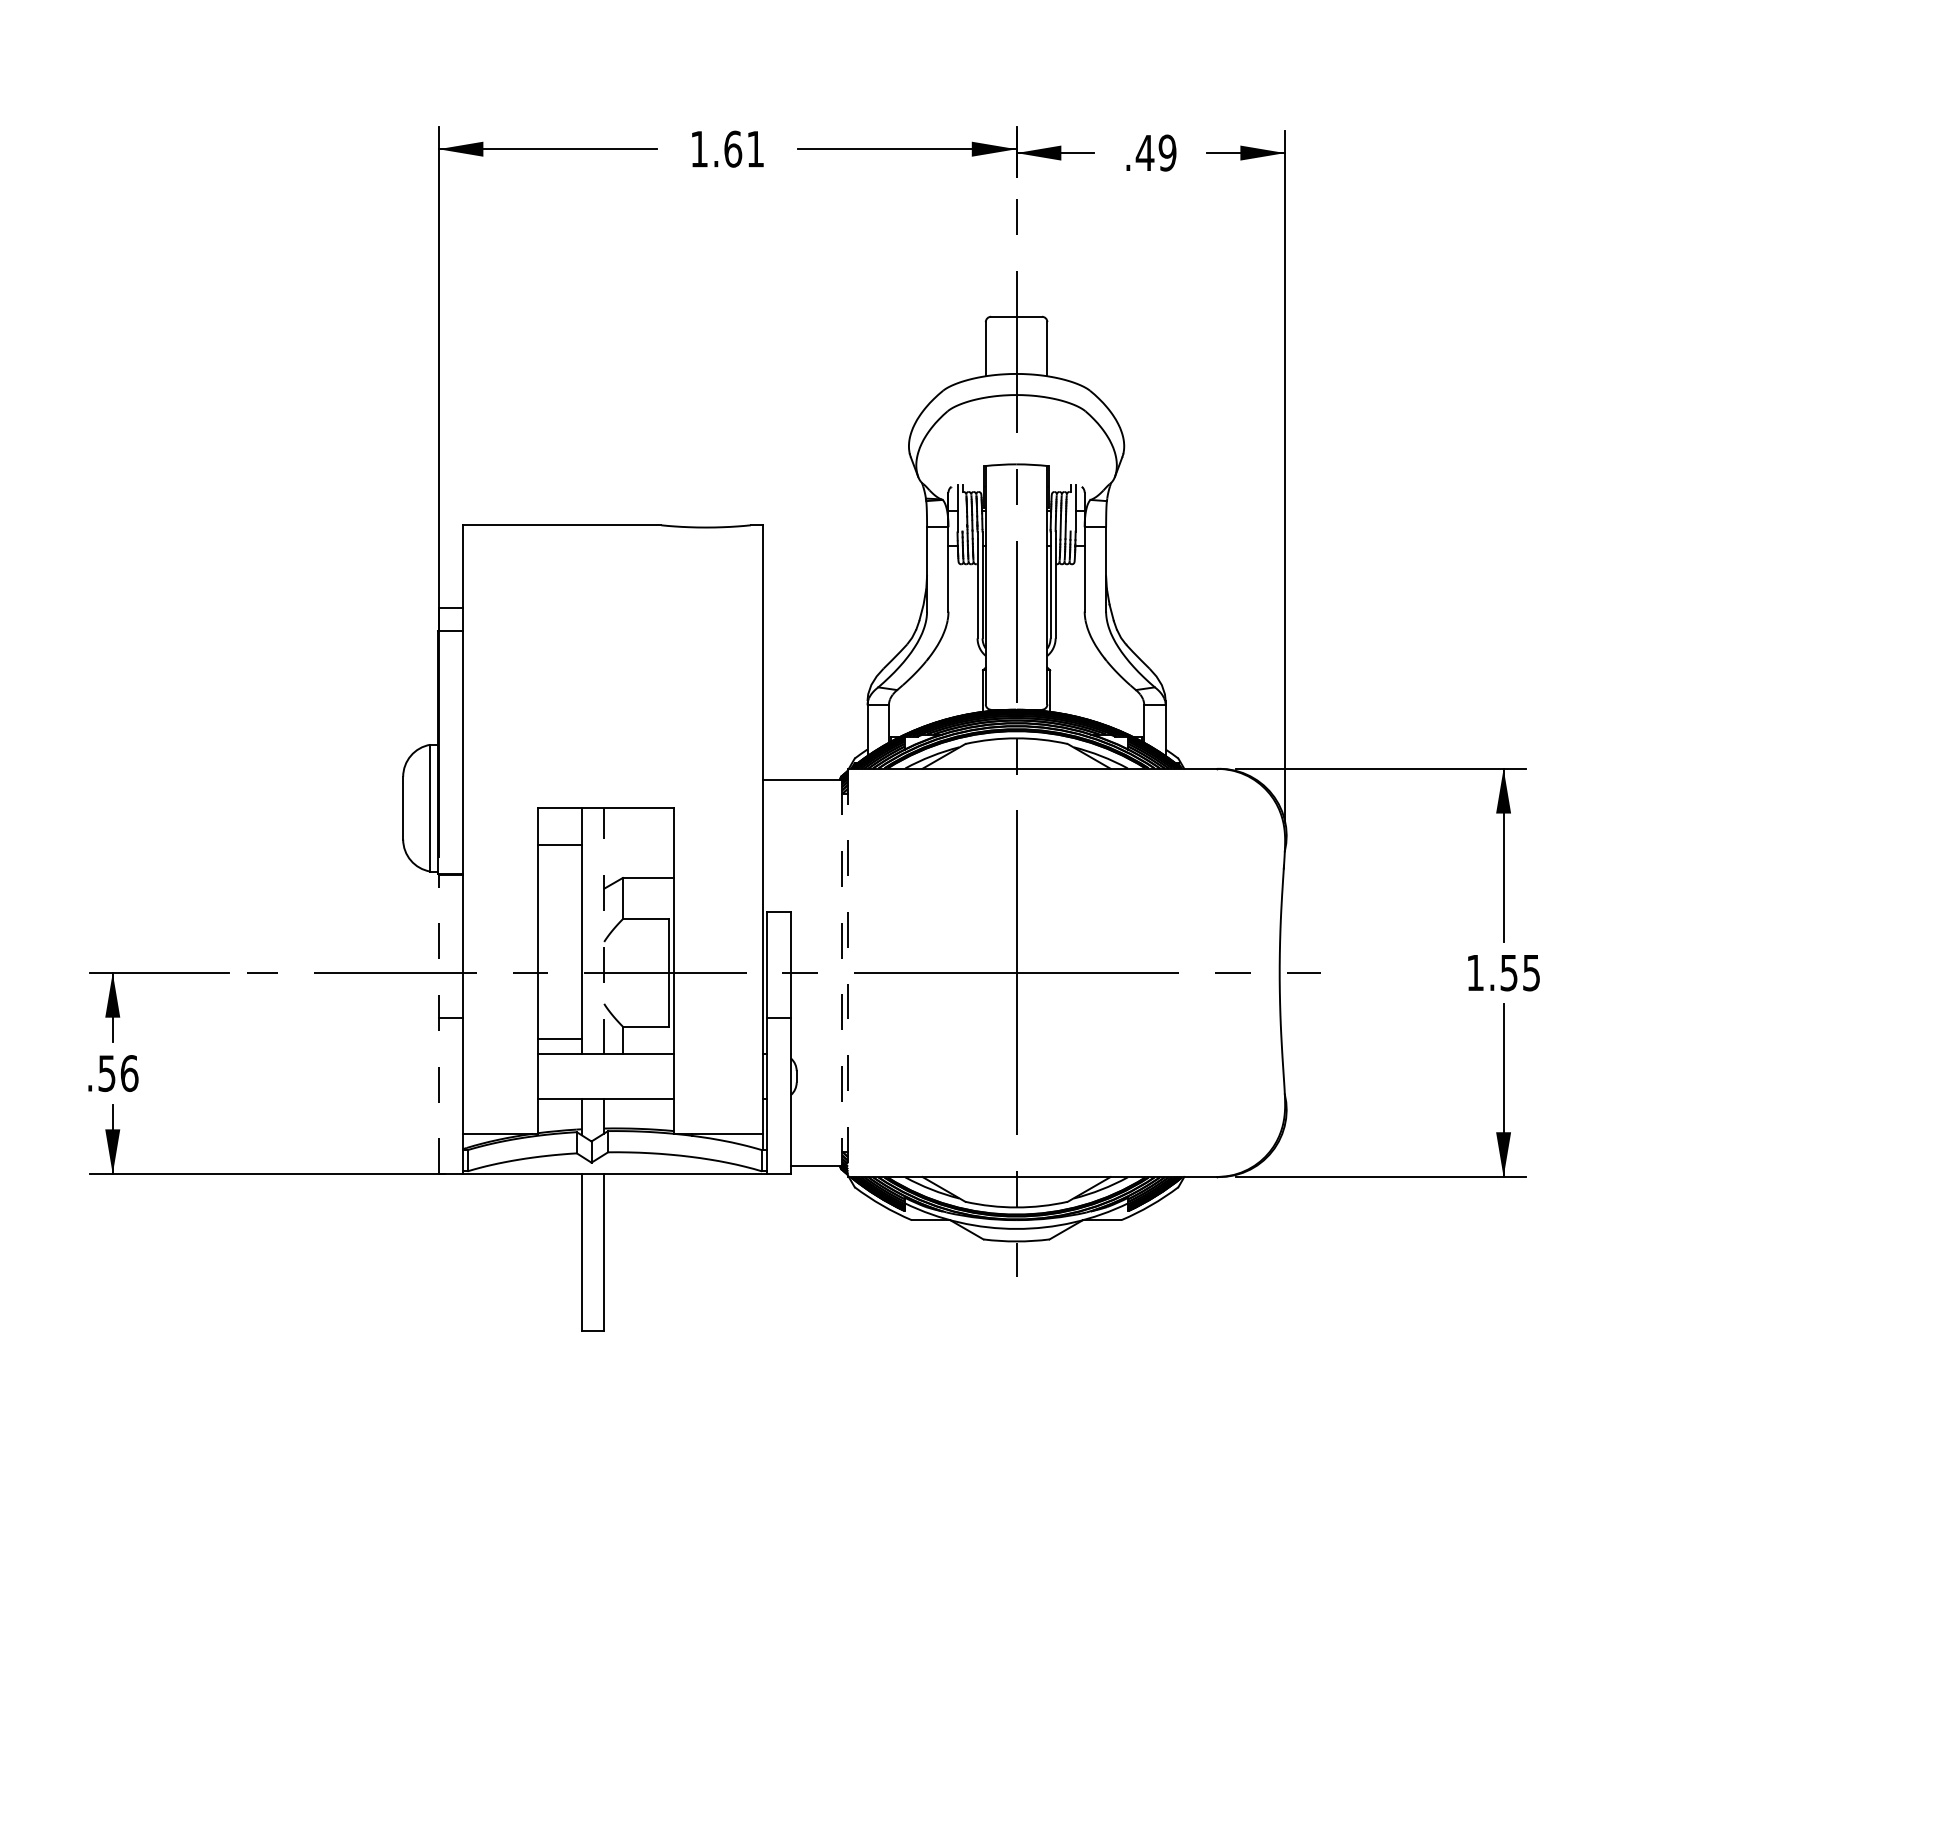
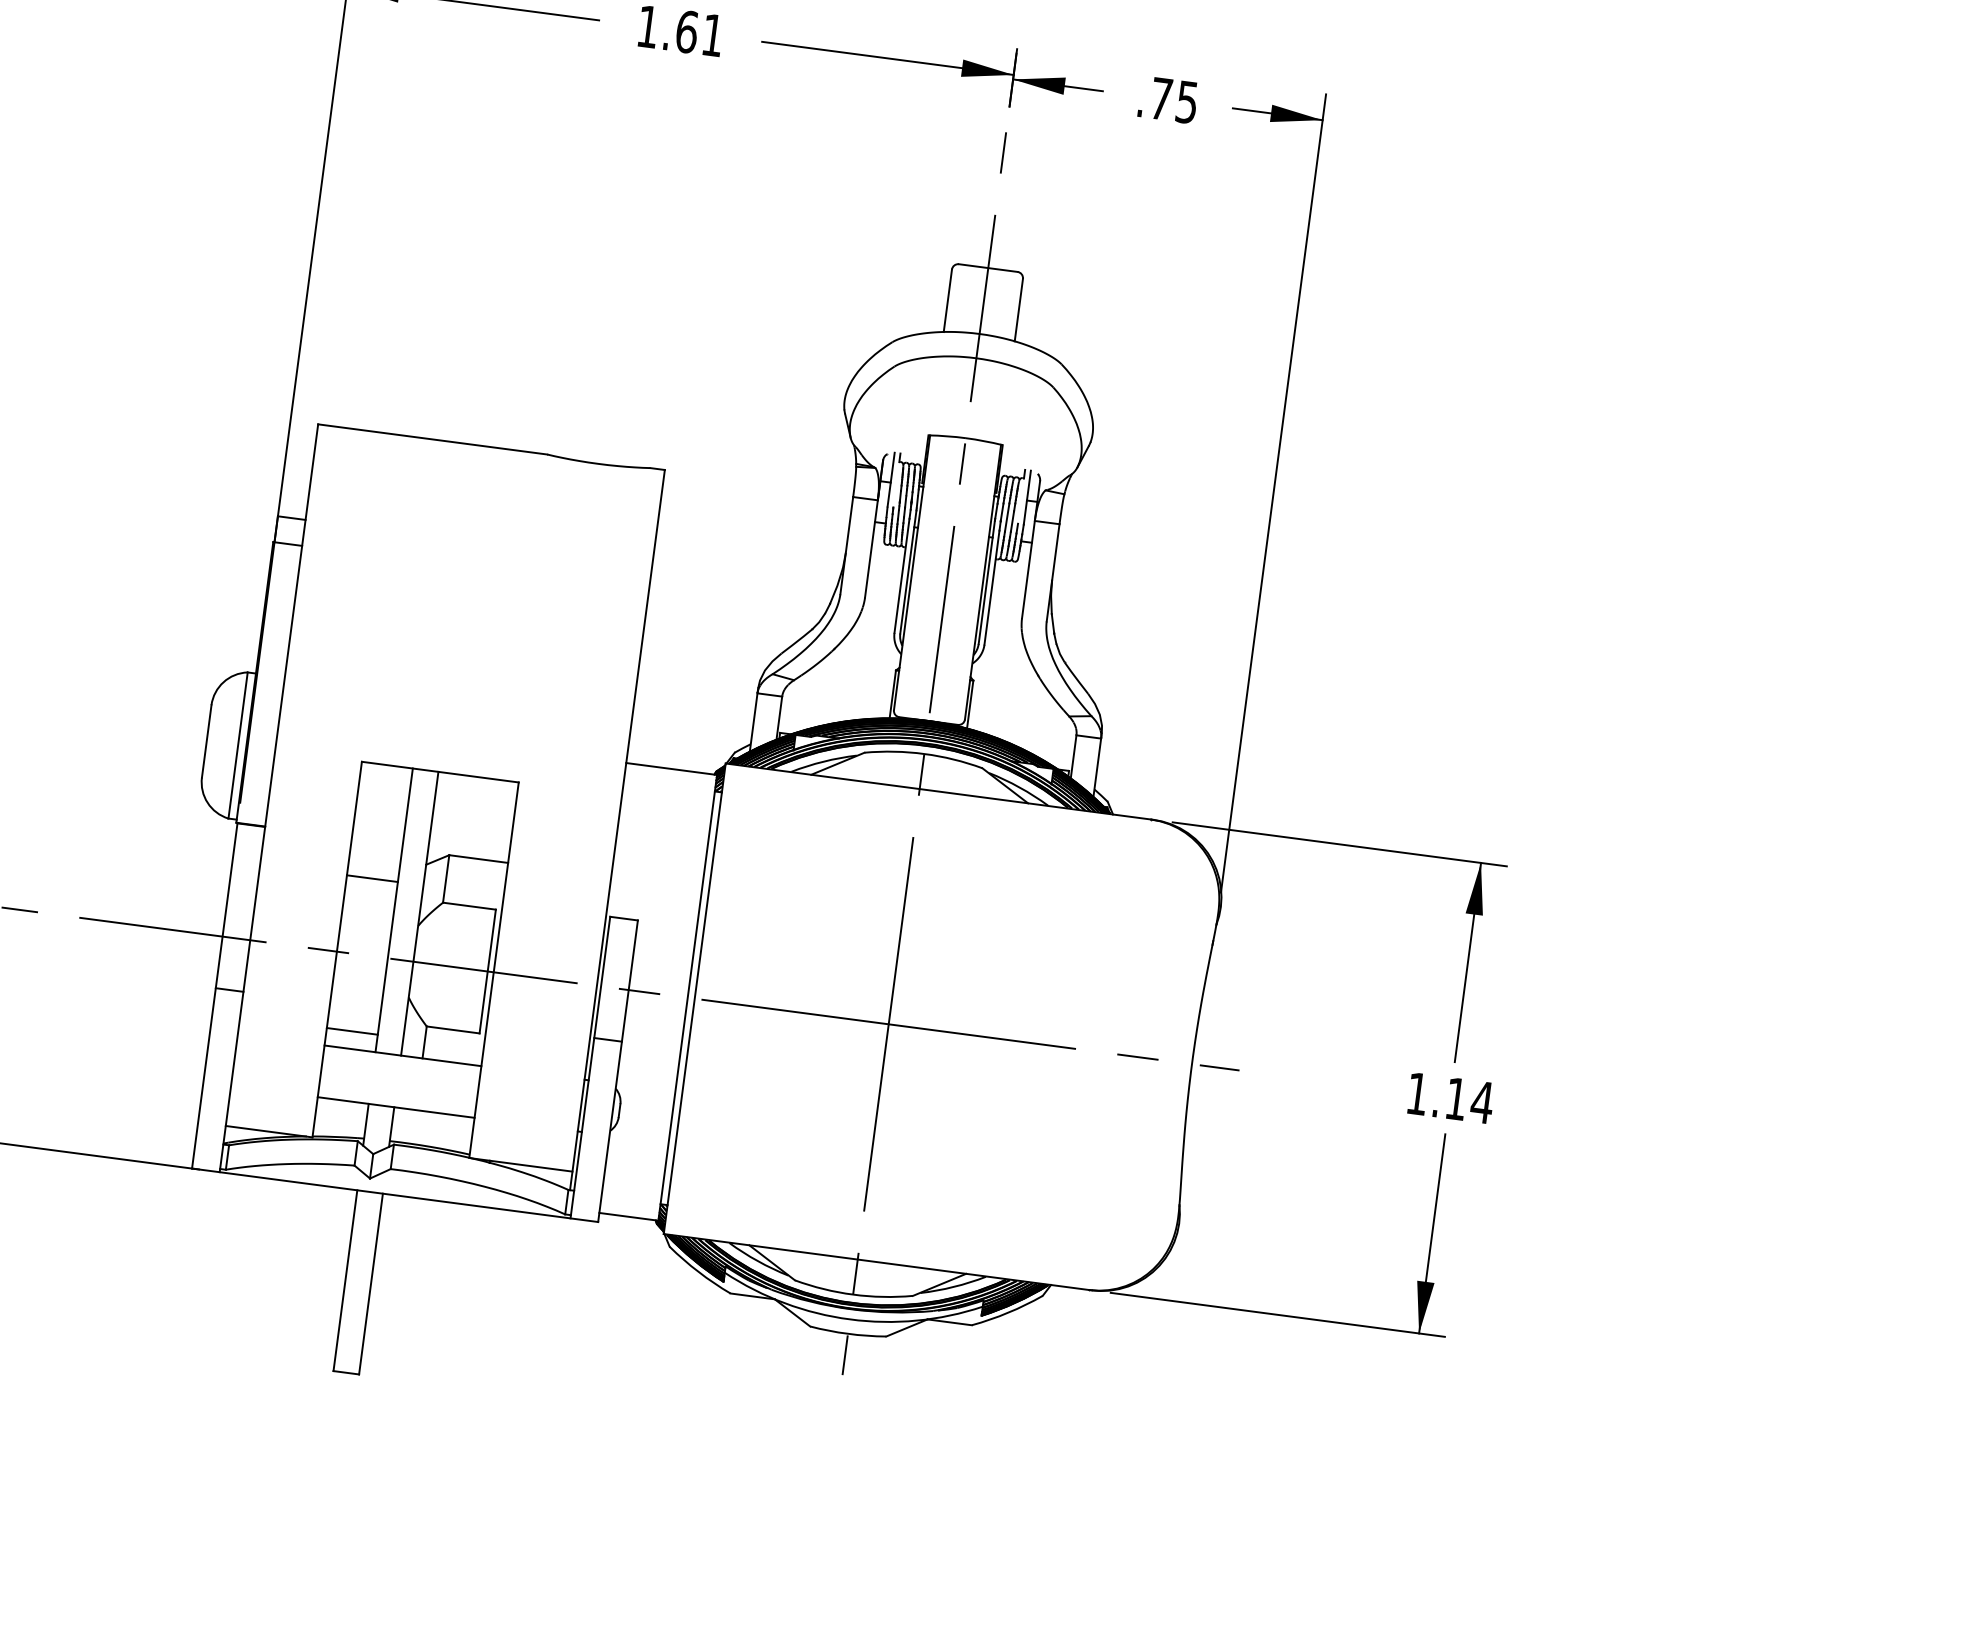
text: (1155, 152) -> (1173, 99), .49 -> .75
line: (559, 844) -> (371, 878), moved
line: (604, 930) -> (420, 912), dashed -> solid
line: (842, 973) -> (687, 998), dashed -> solid
line: (848, 973) -> (694, 999), dashed -> solid
text: (1520, 973) -> (1469, 1101), 1.55 -> 1.14
line: (438, 1024) -> (214, 996), dashed -> solid

